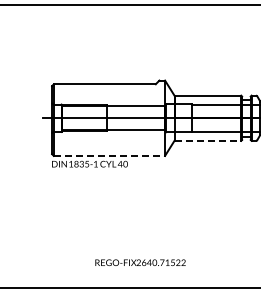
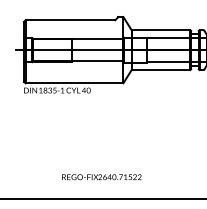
line: (208, 140) -> (161, 69), dashed -> solid
line: (109, 155) -> (74, 82), dashed -> solid

